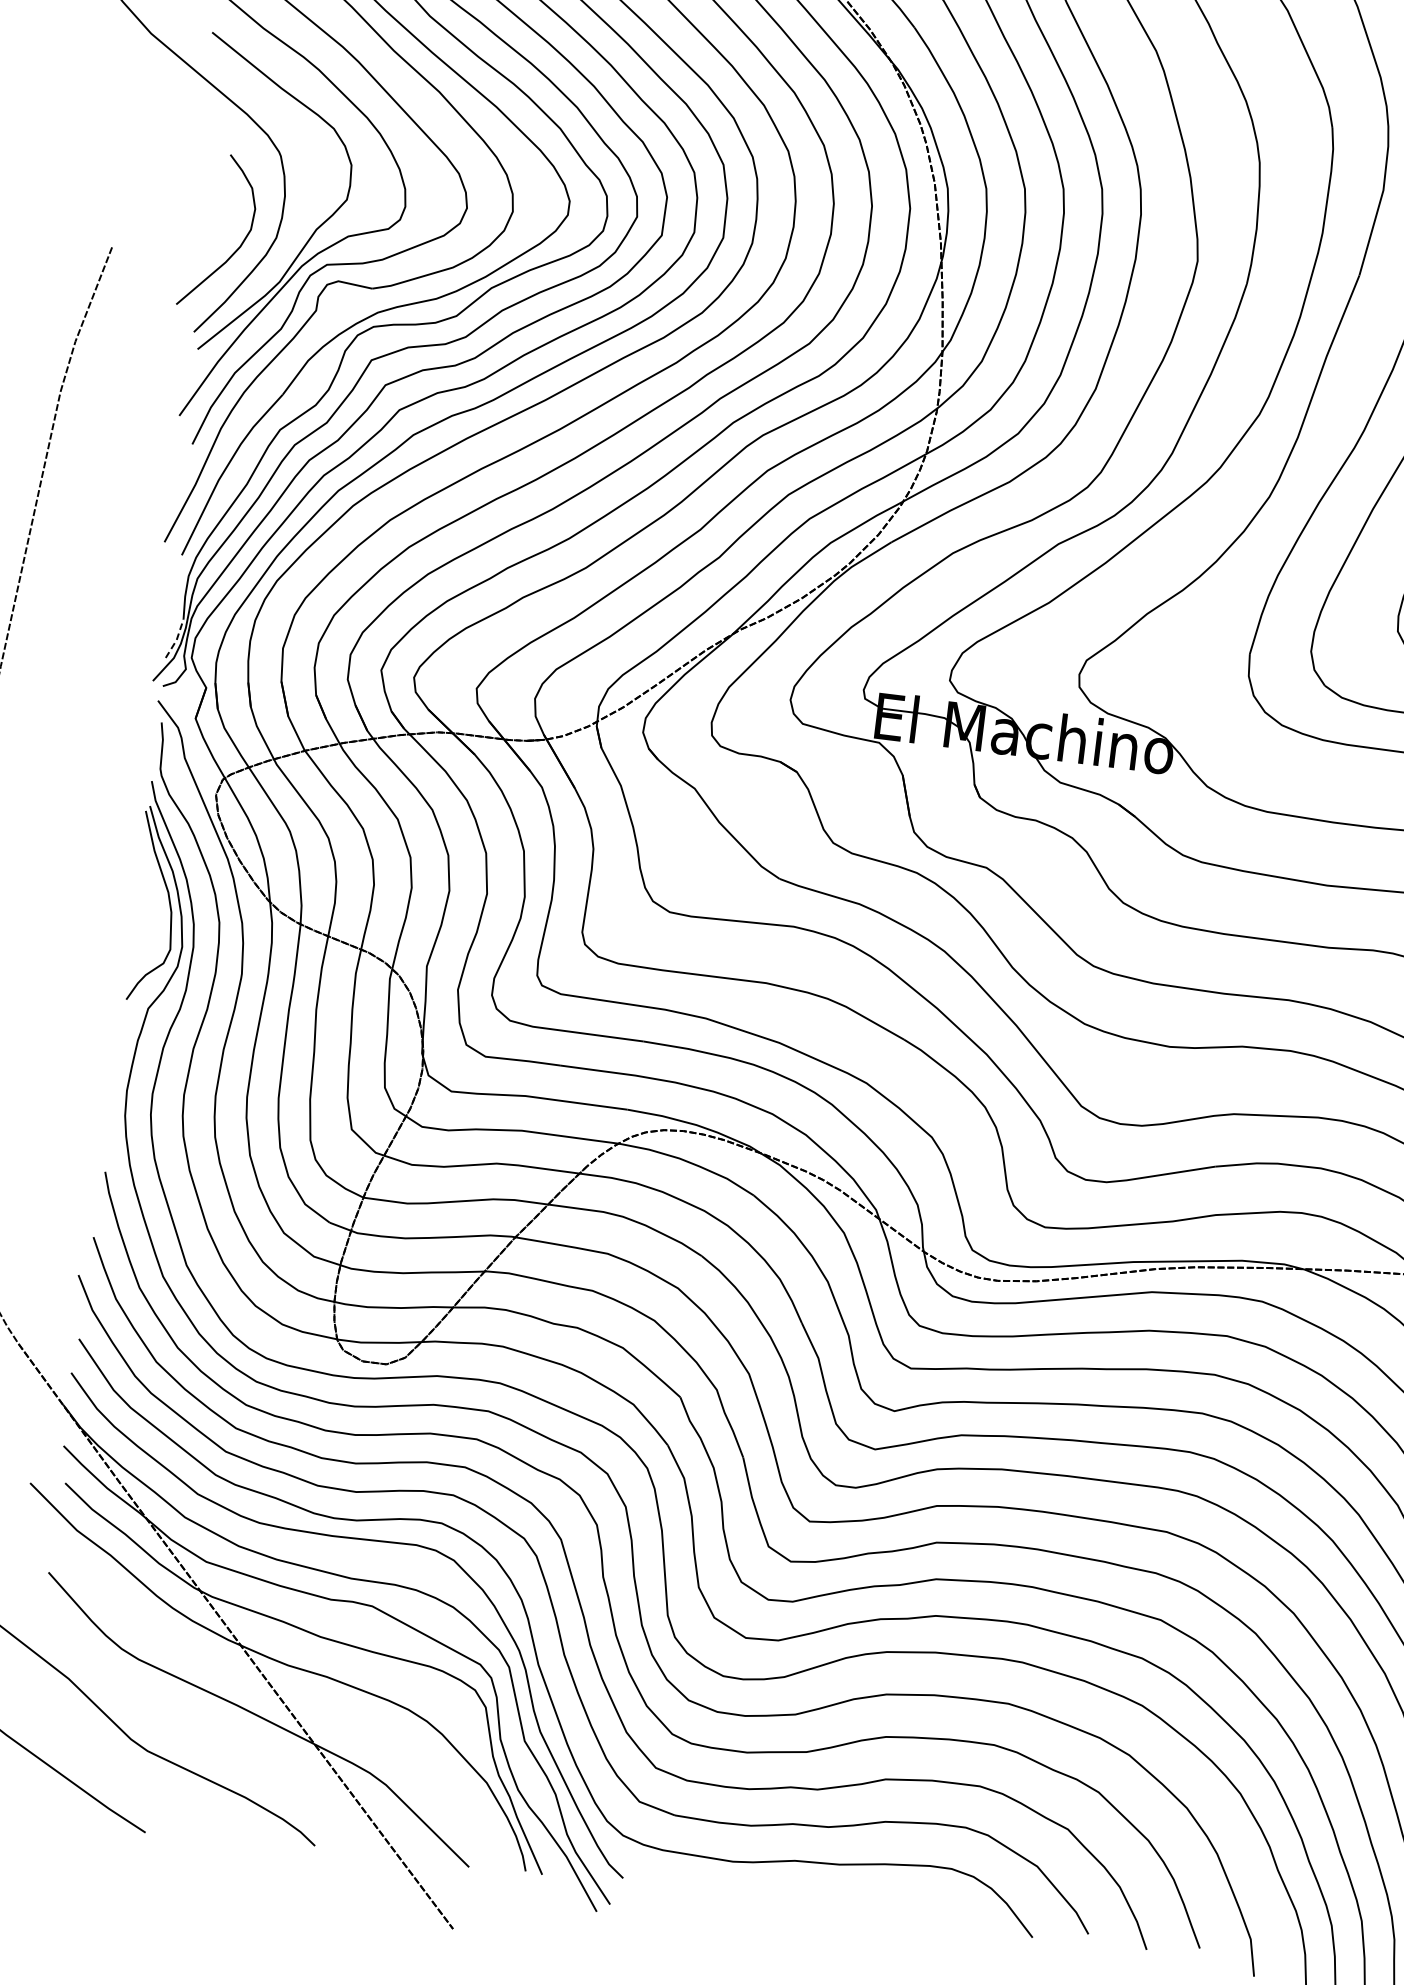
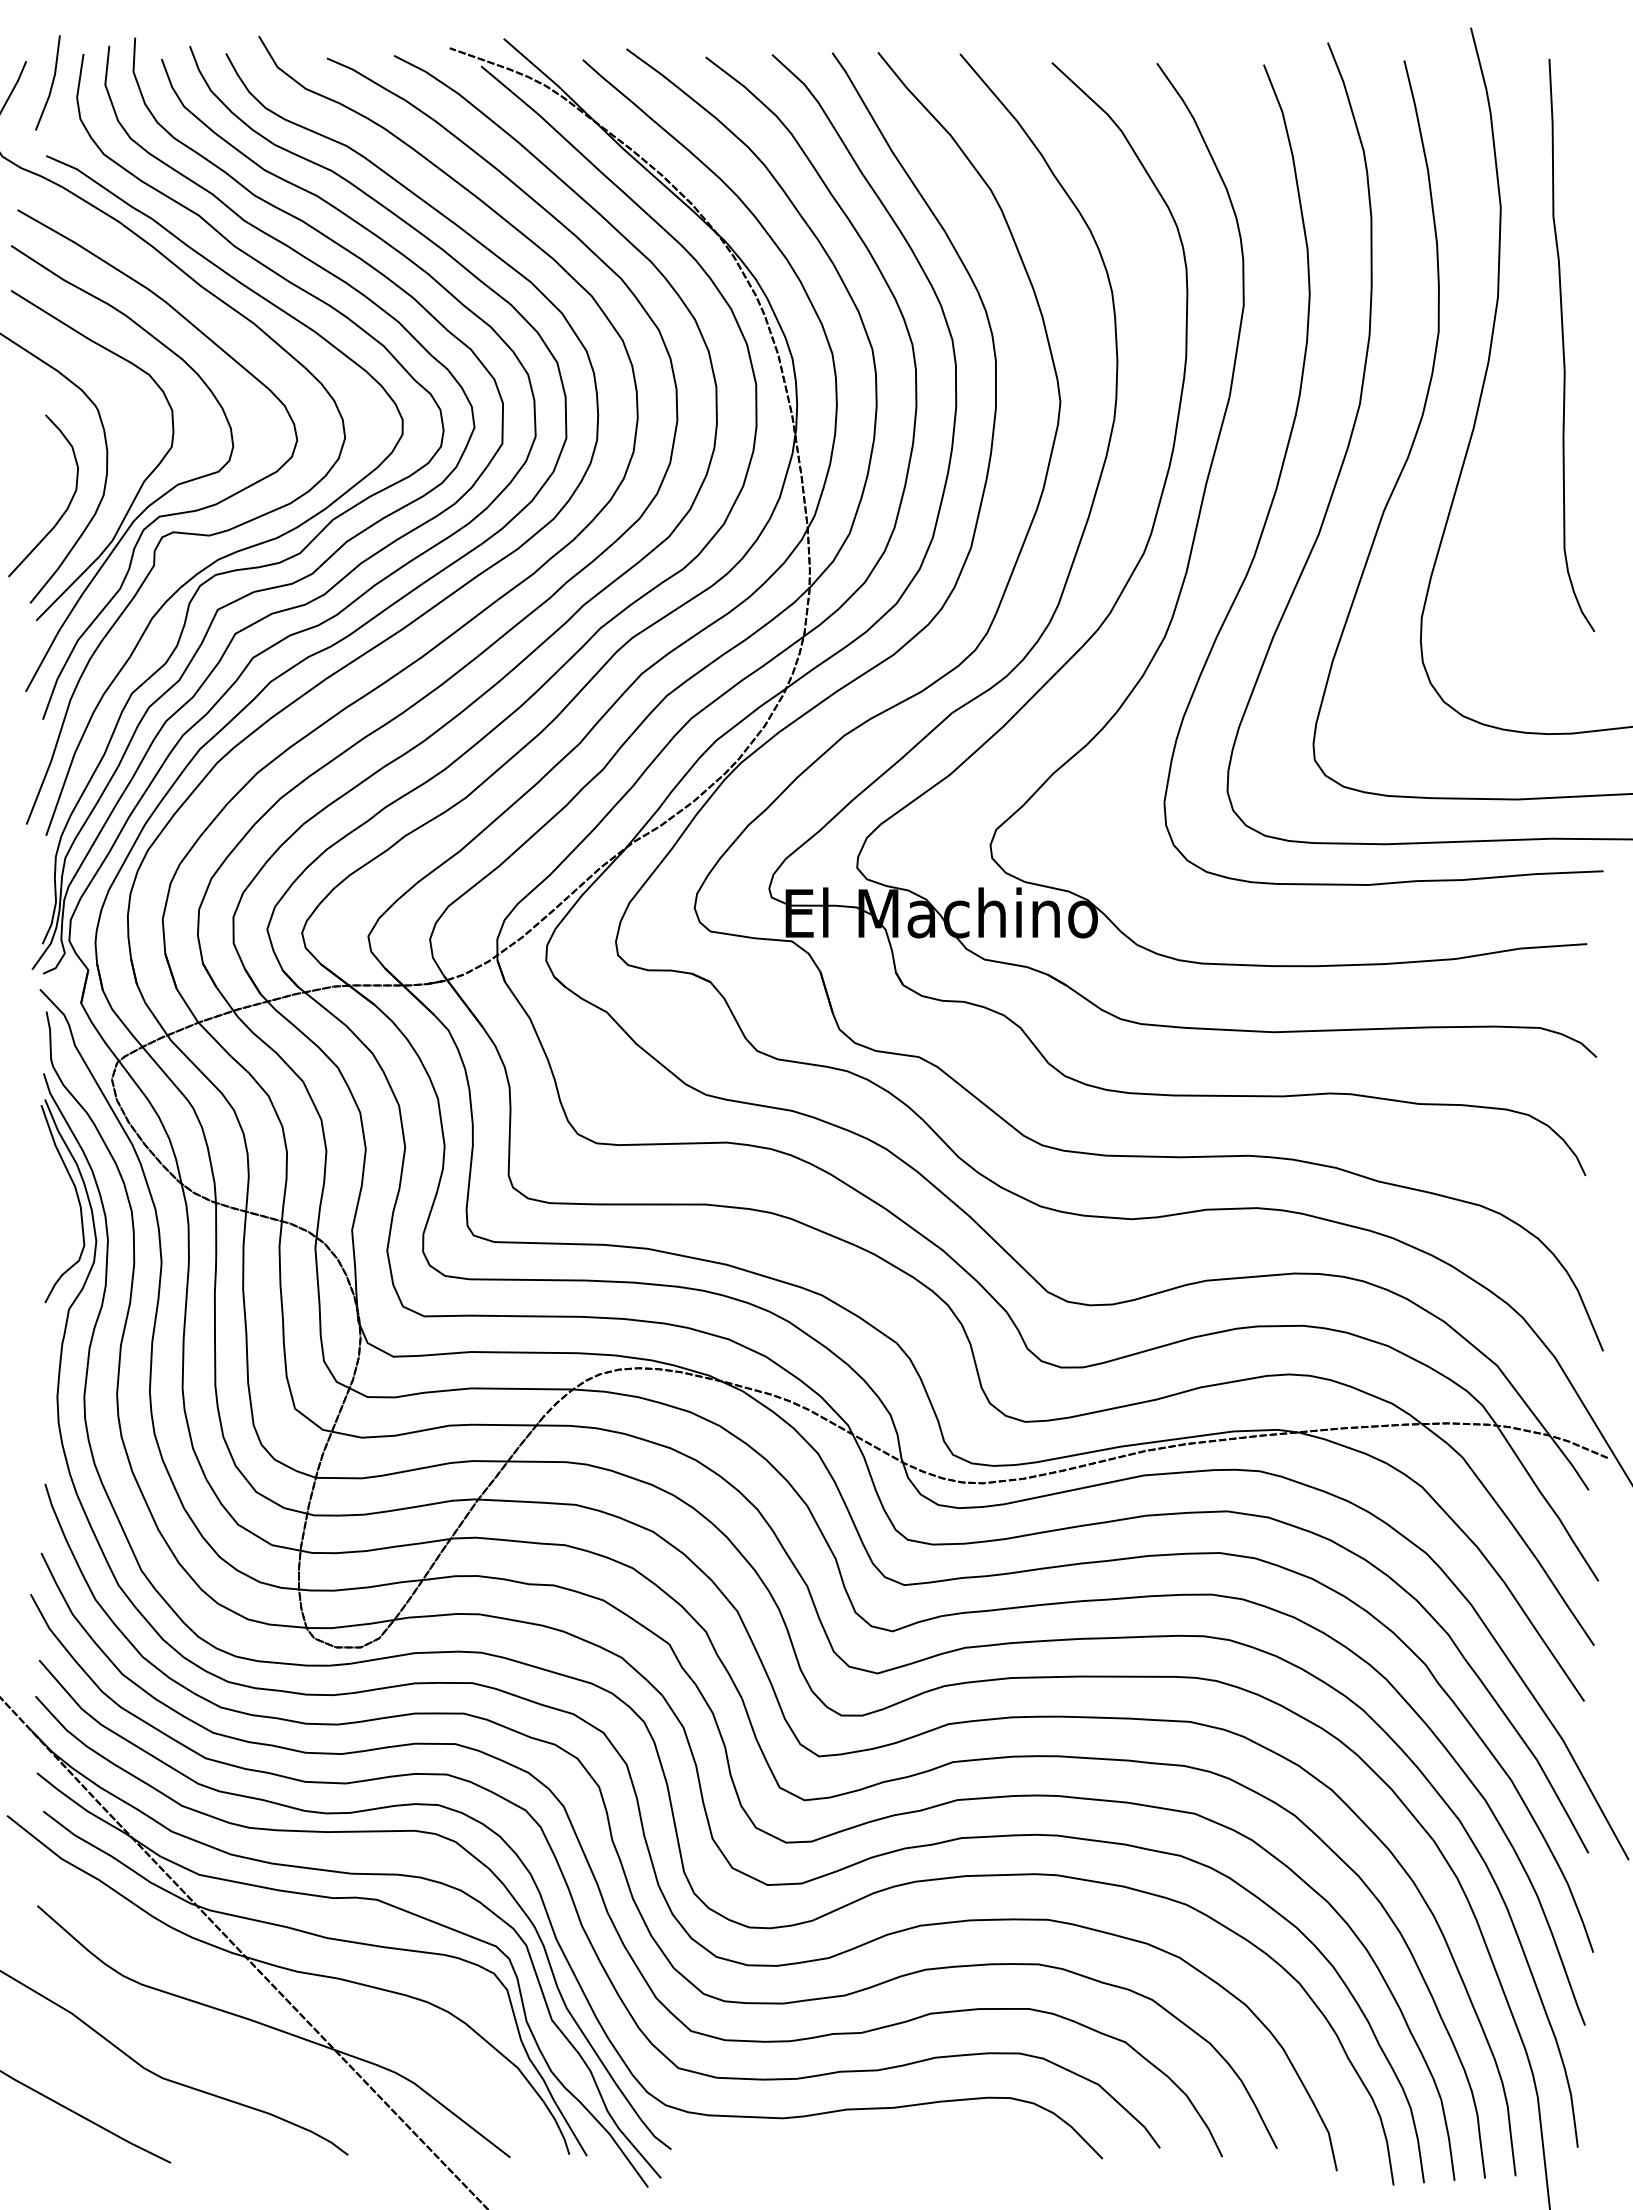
line: (176, 640) -> (51, 924), dashed -> solid

